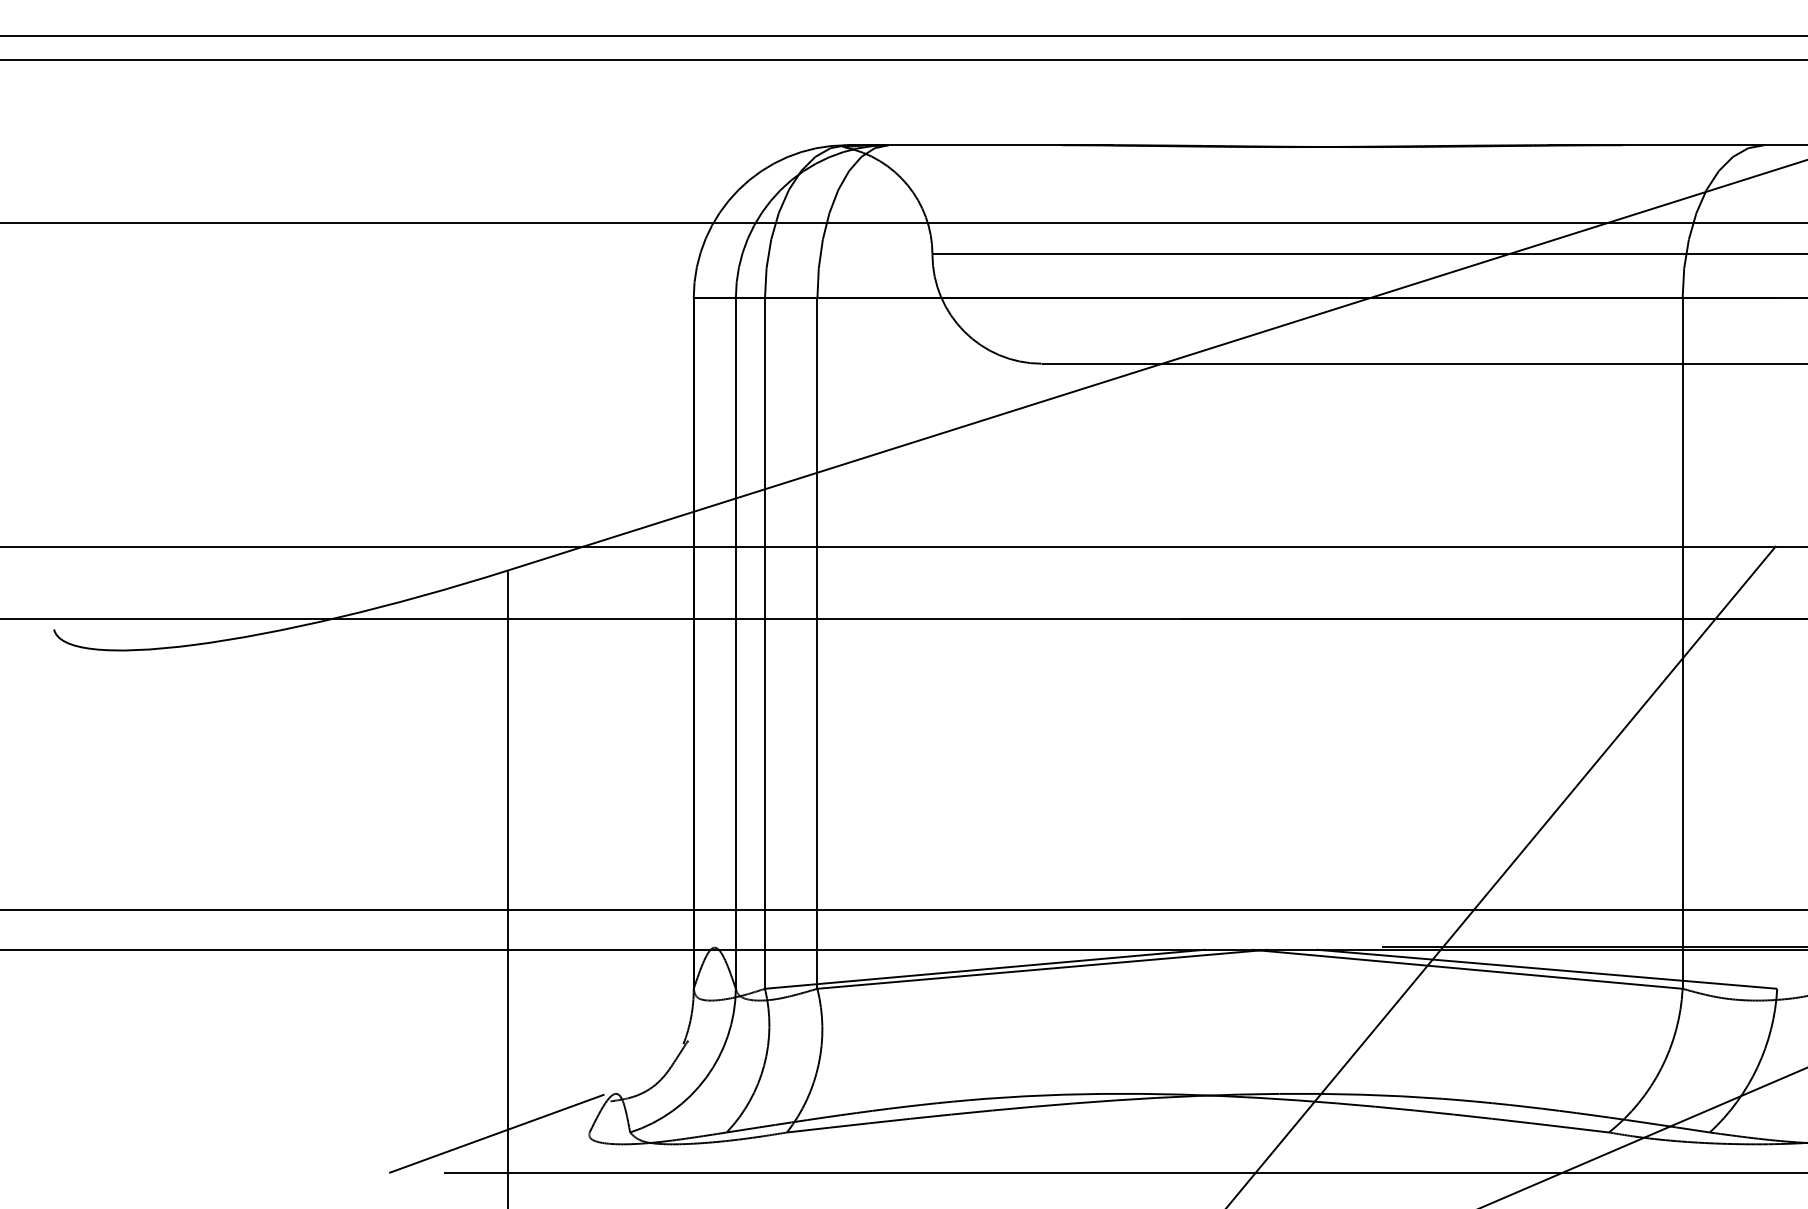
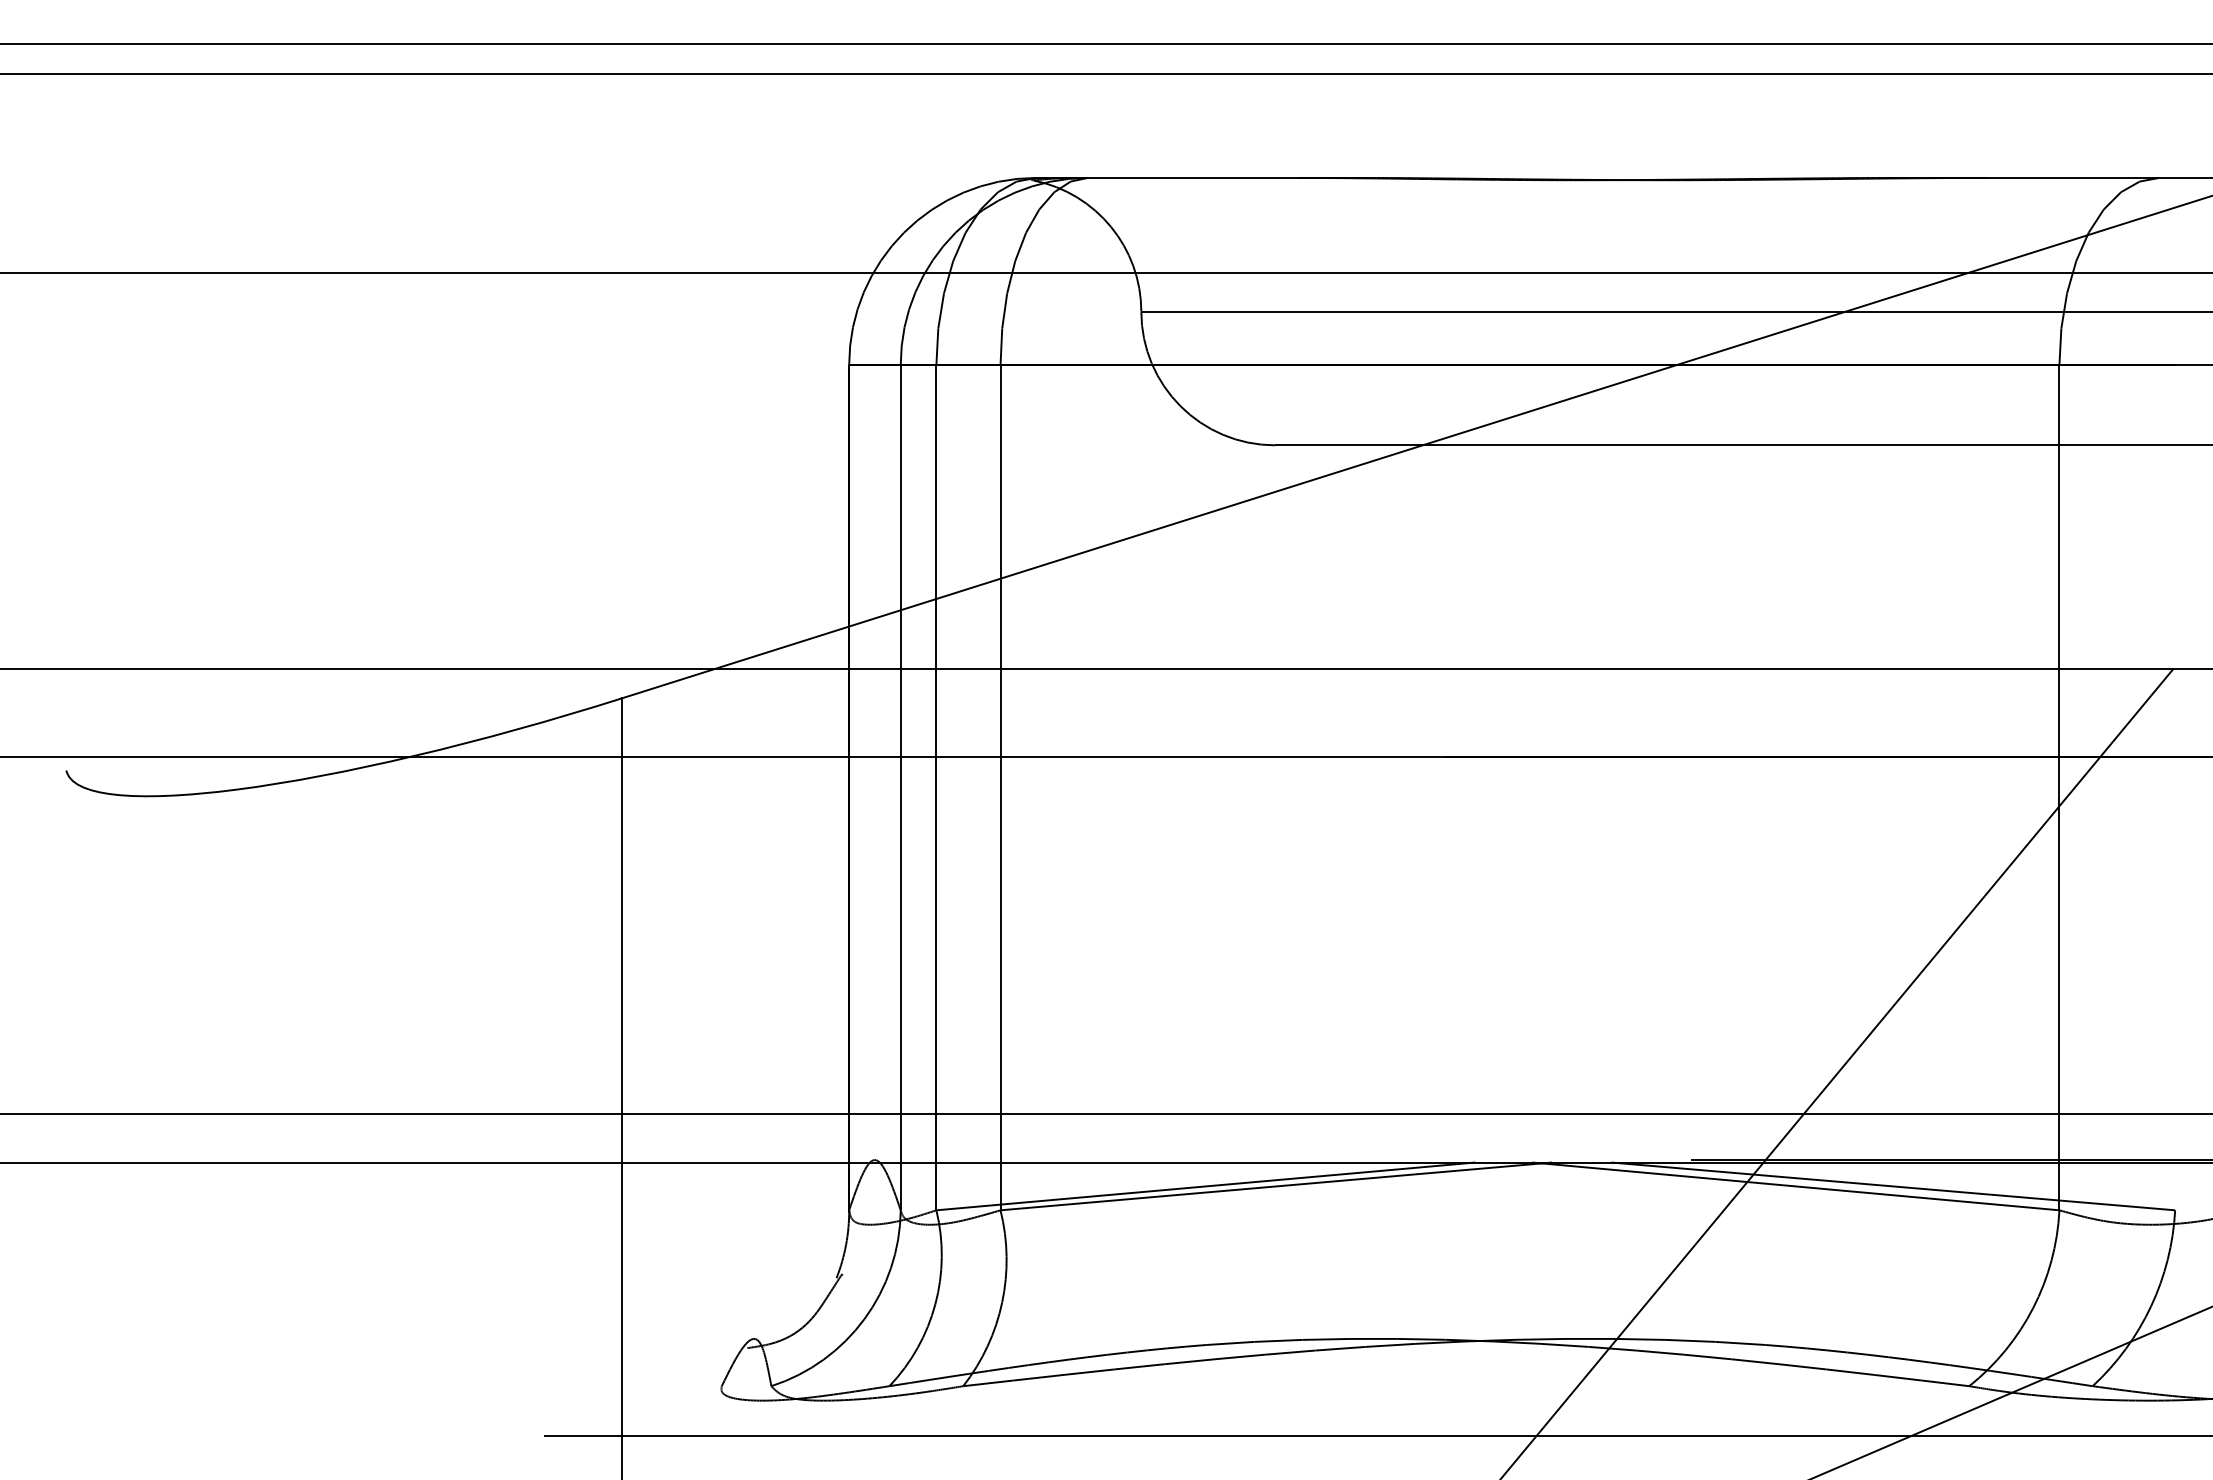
line: (496, 1133) -> (607, 1387), removed

